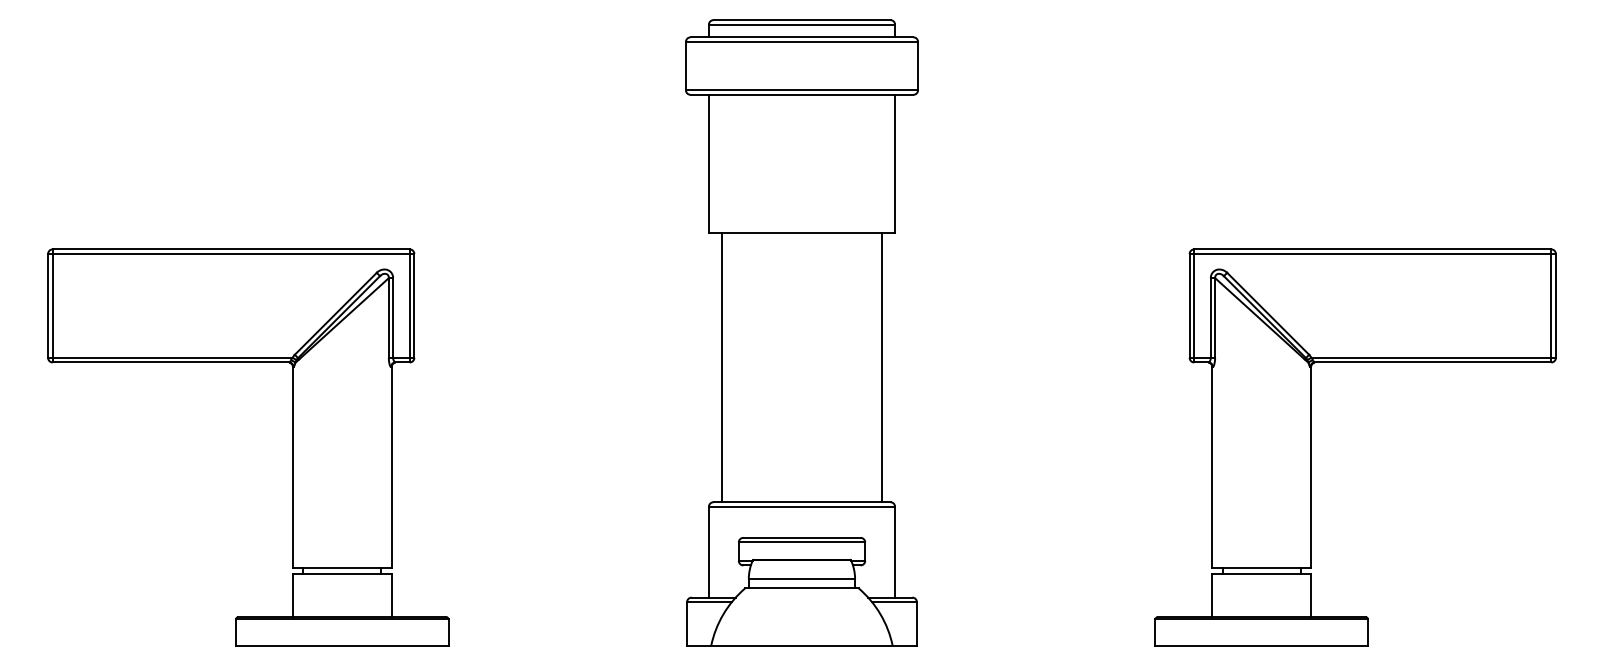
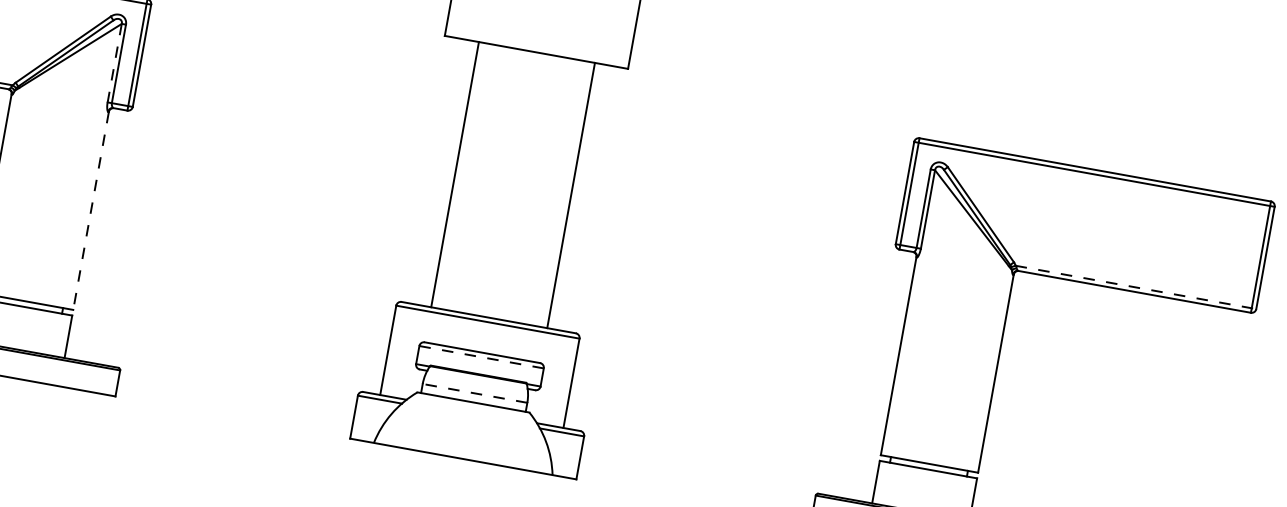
line: (388, 318) -> (114, 63), solid -> dashed
line: (1434, 357) -> (1136, 287), solid -> dashed
line: (721, 367) -> (455, 174), moved
line: (882, 367) -> (571, 195), moved
line: (391, 467) -> (90, 210), solid -> dashed
line: (801, 542) -> (481, 357), solid -> dashed
line: (801, 579) -> (474, 393), solid -> dashed

